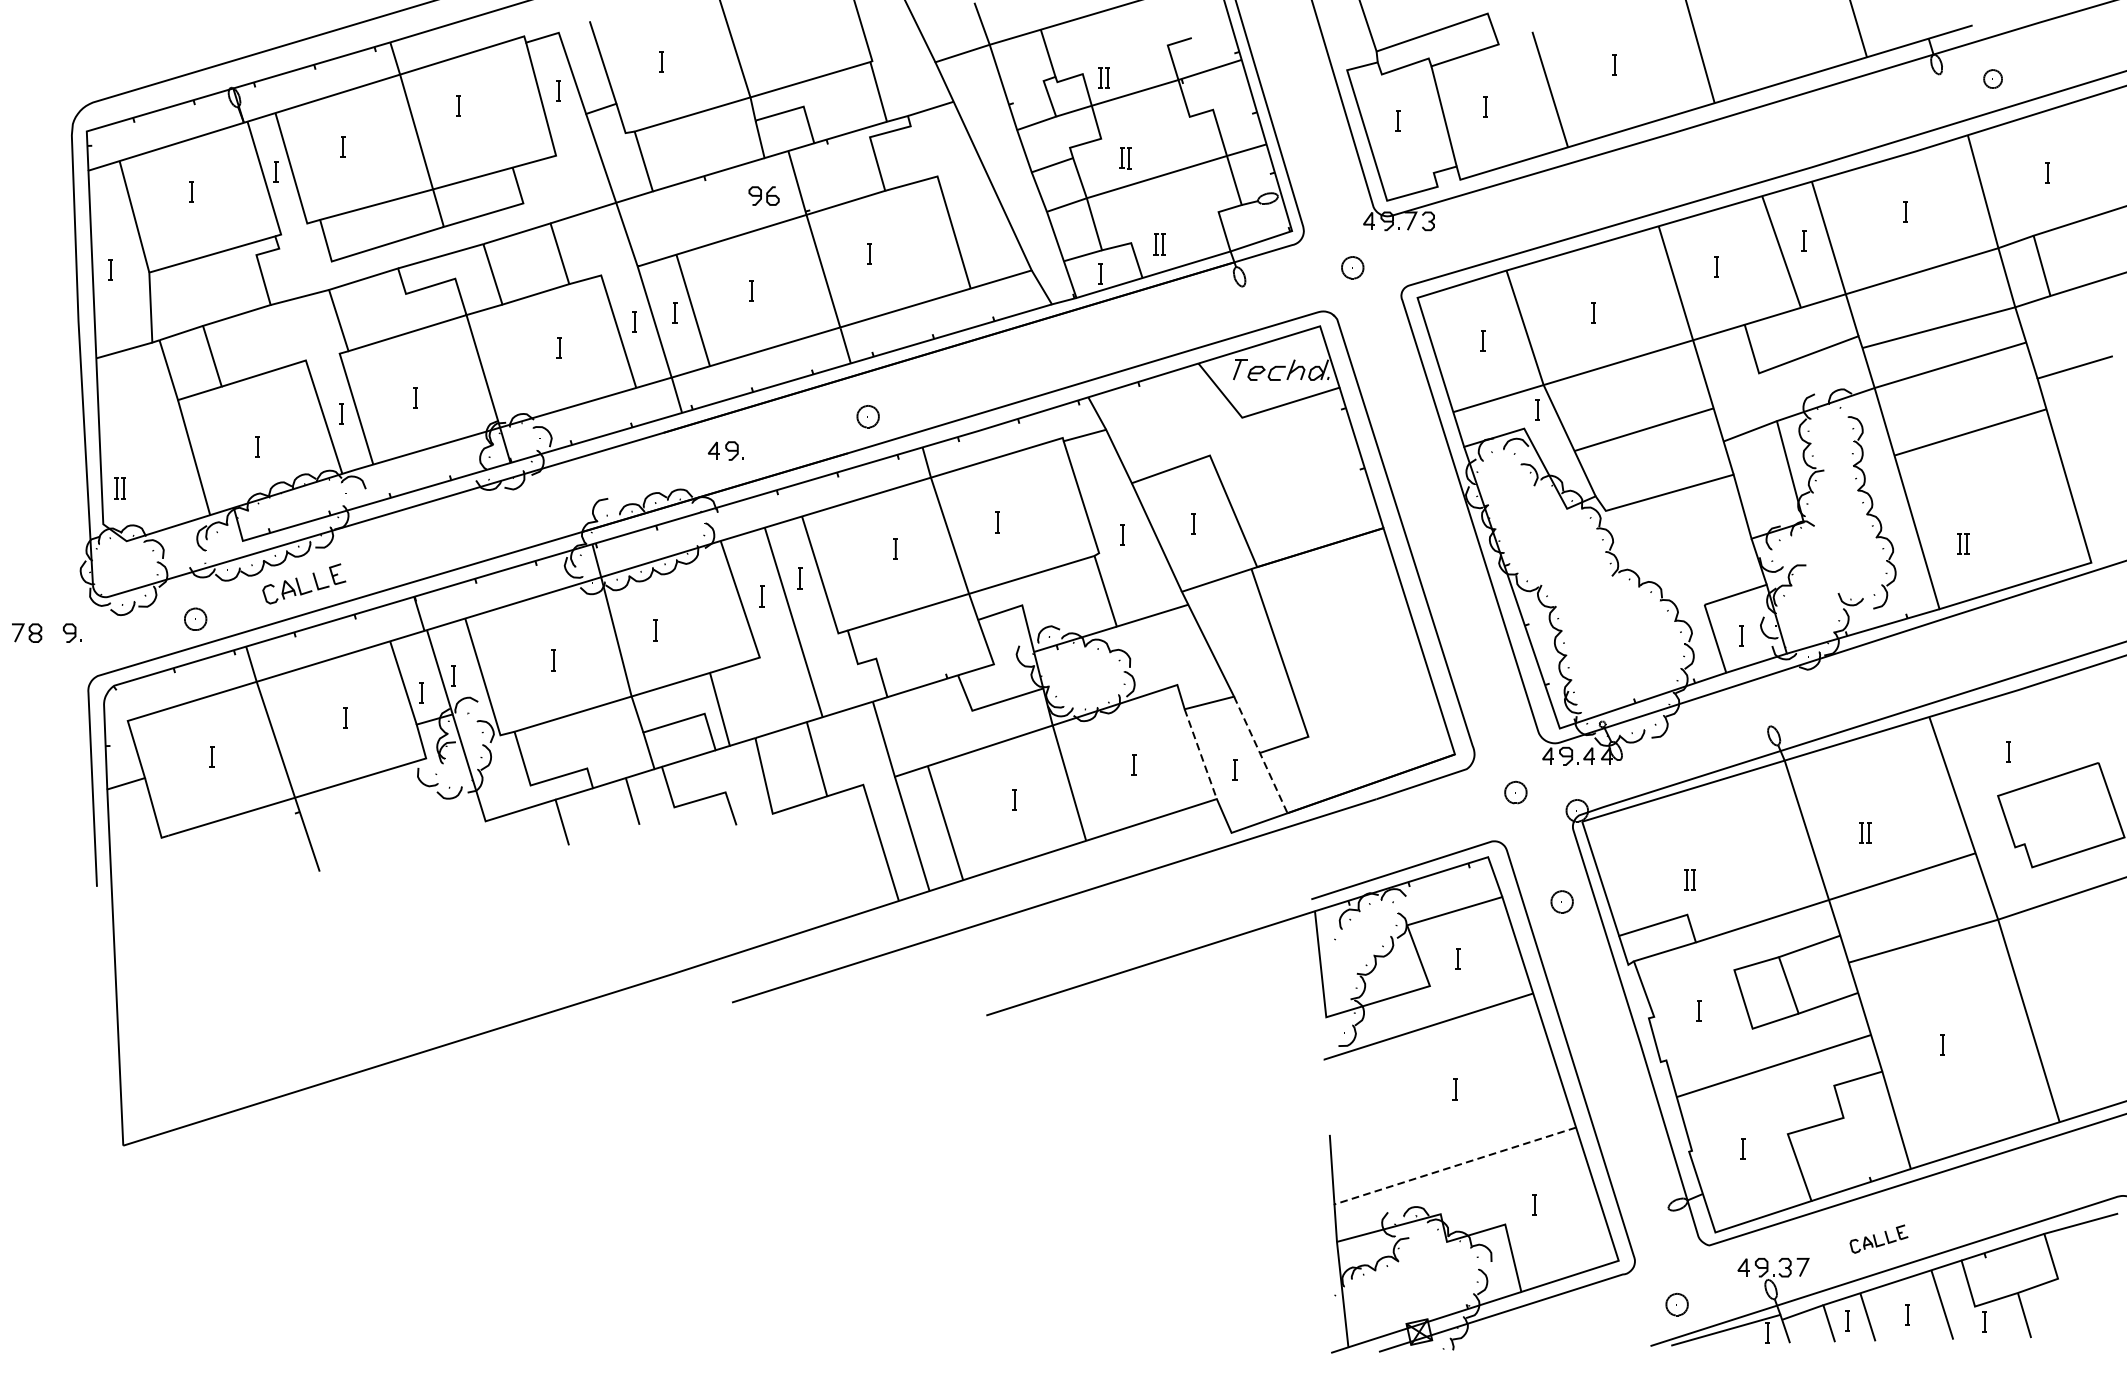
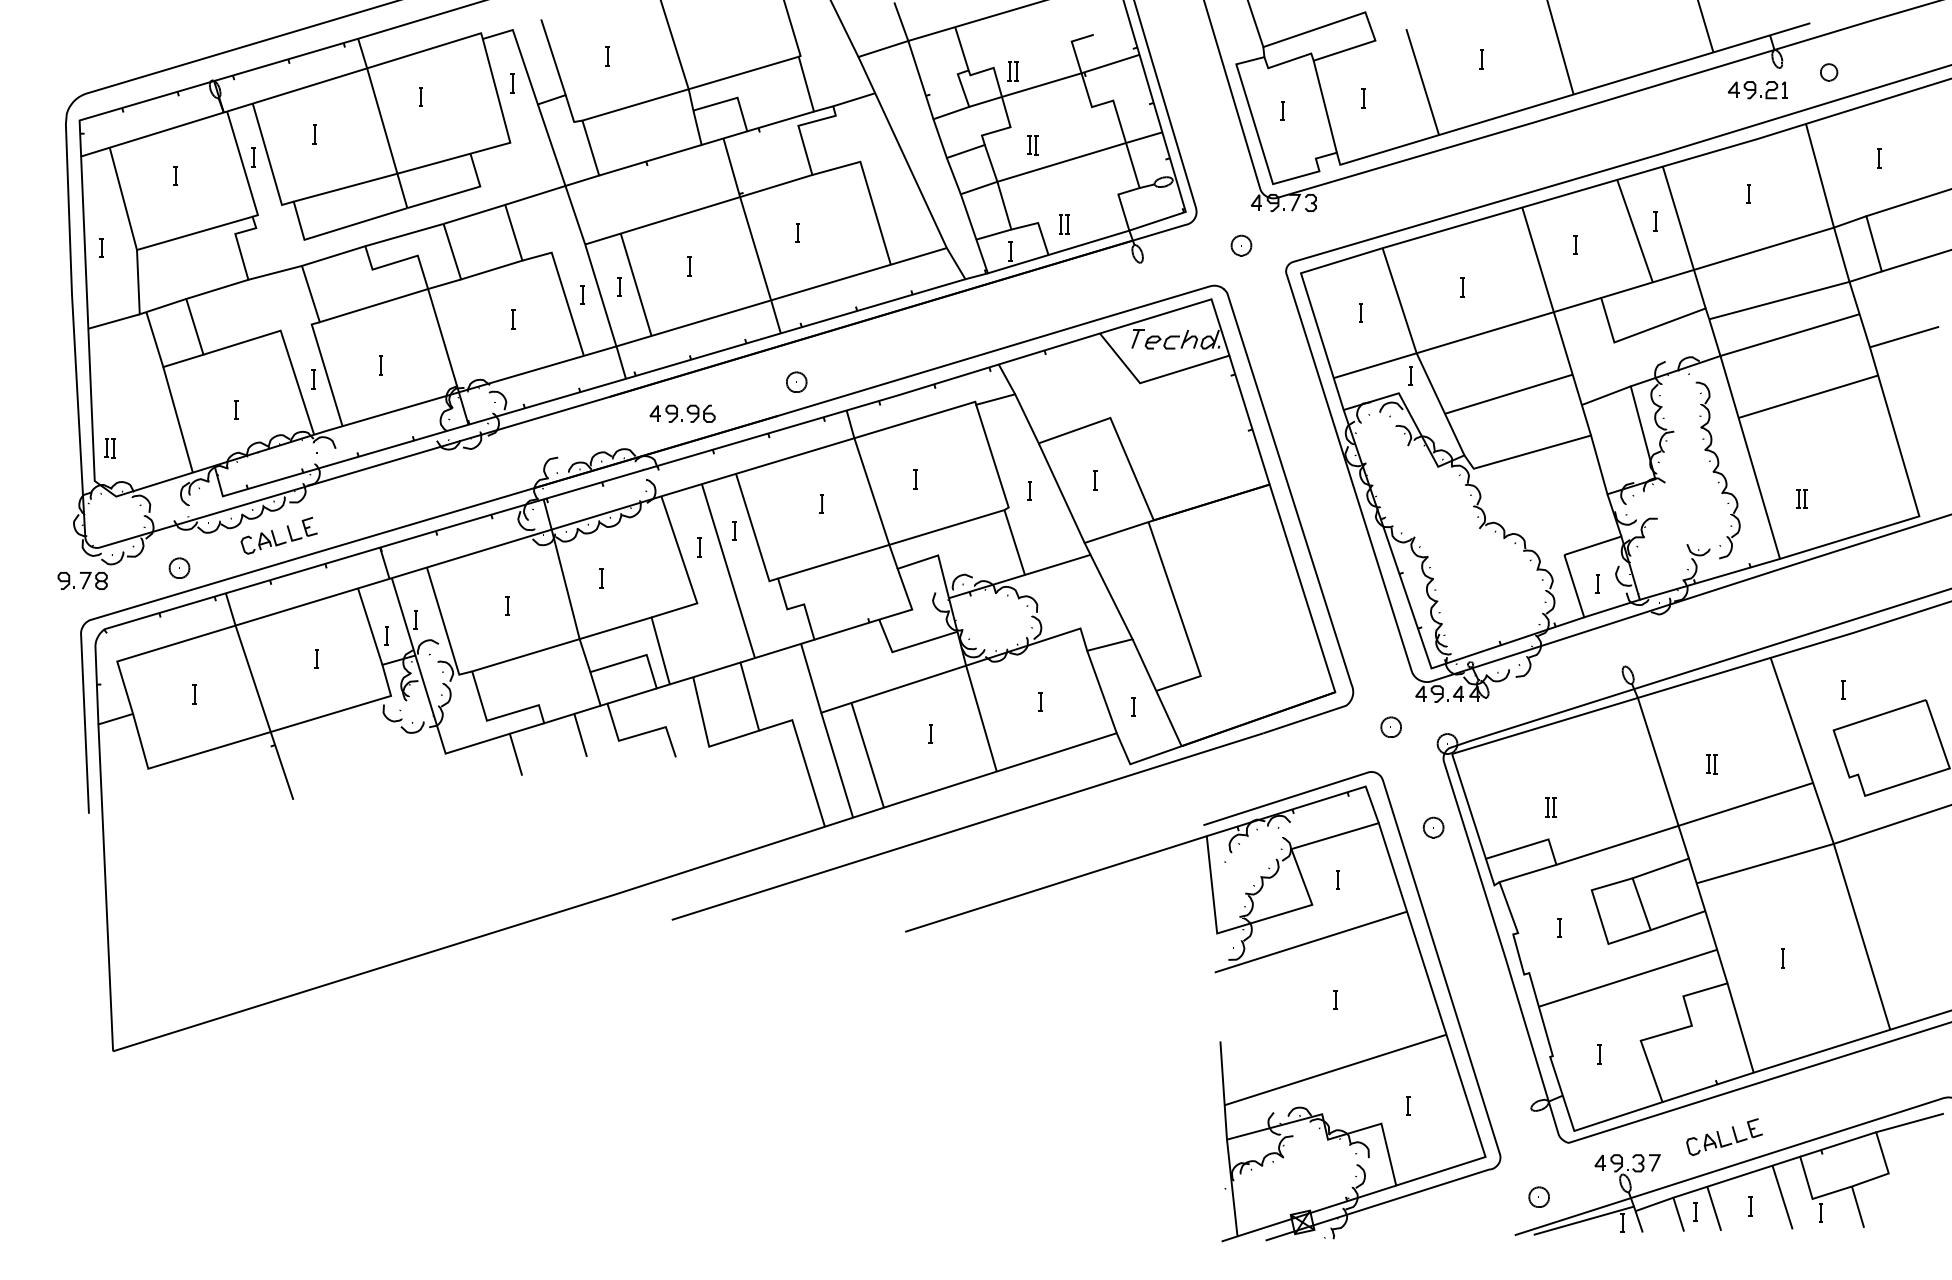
part: (1915, 98) -> (1757, 90), added
part: (763, 195) -> (700, 413), moved
part: (26, 632) -> (93, 580), moved
line: (1200, 754) -> (1101, 692), dashed -> solid
line: (1261, 755) -> (1157, 693), dashed -> solid
line: (1455, 1166) -> (1335, 1070), dashed -> solid
part: (1879, 1238) -> (1724, 1136), size x1.43

